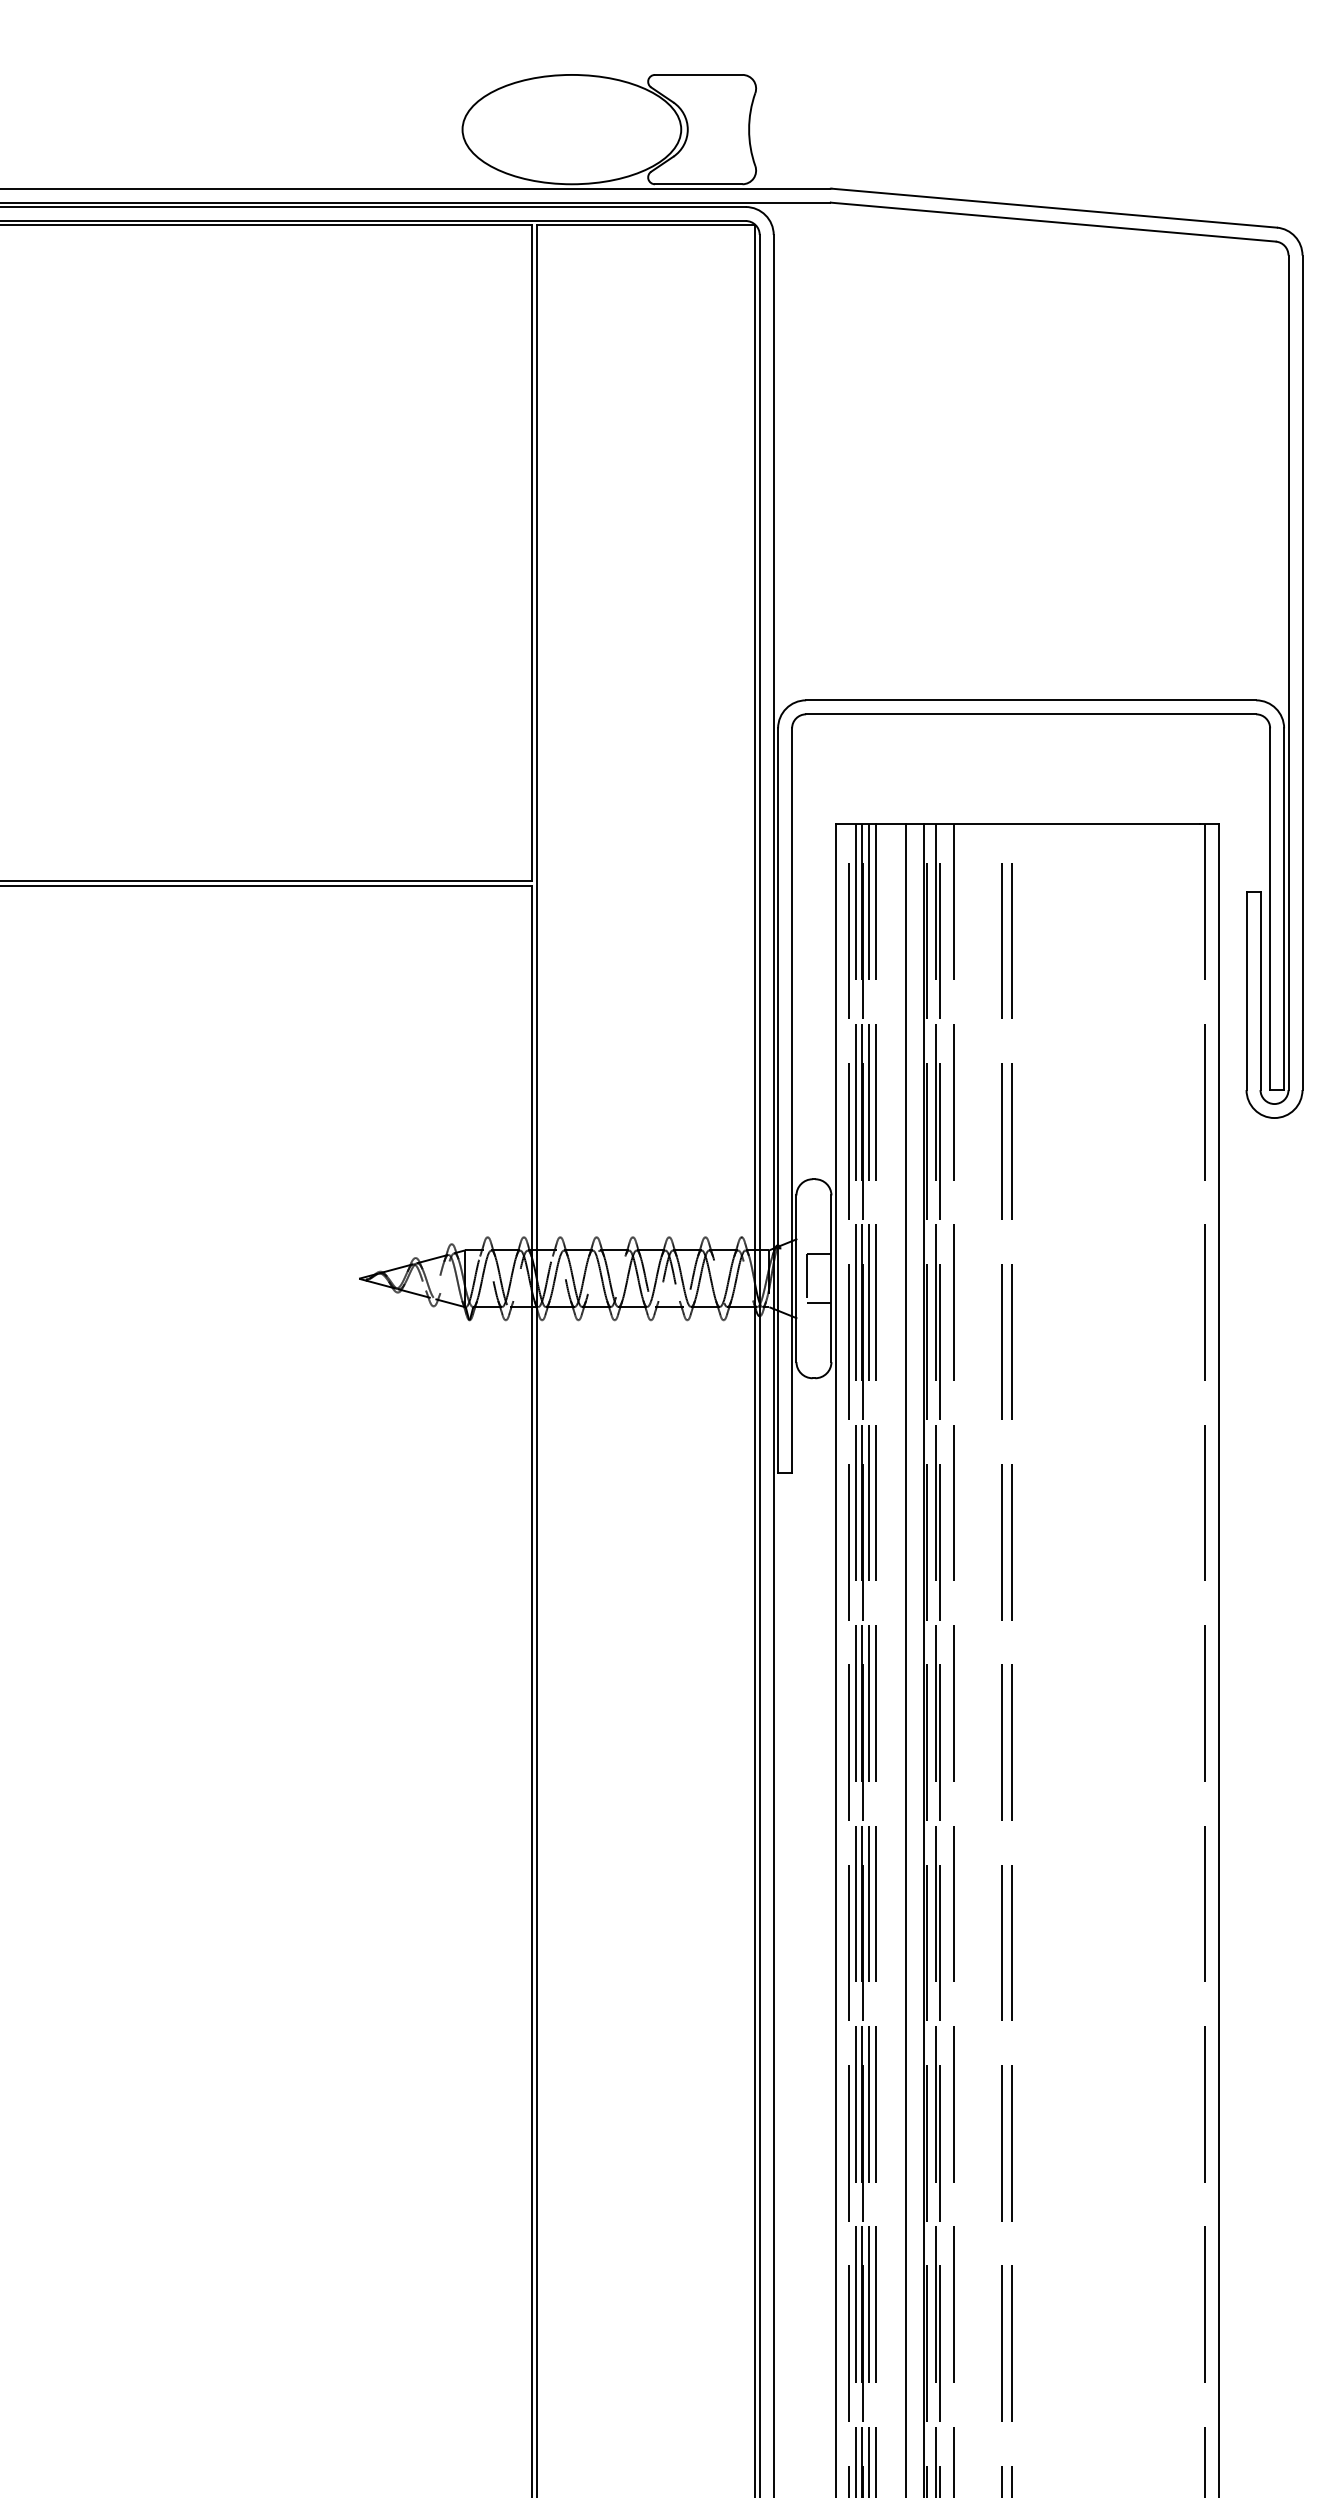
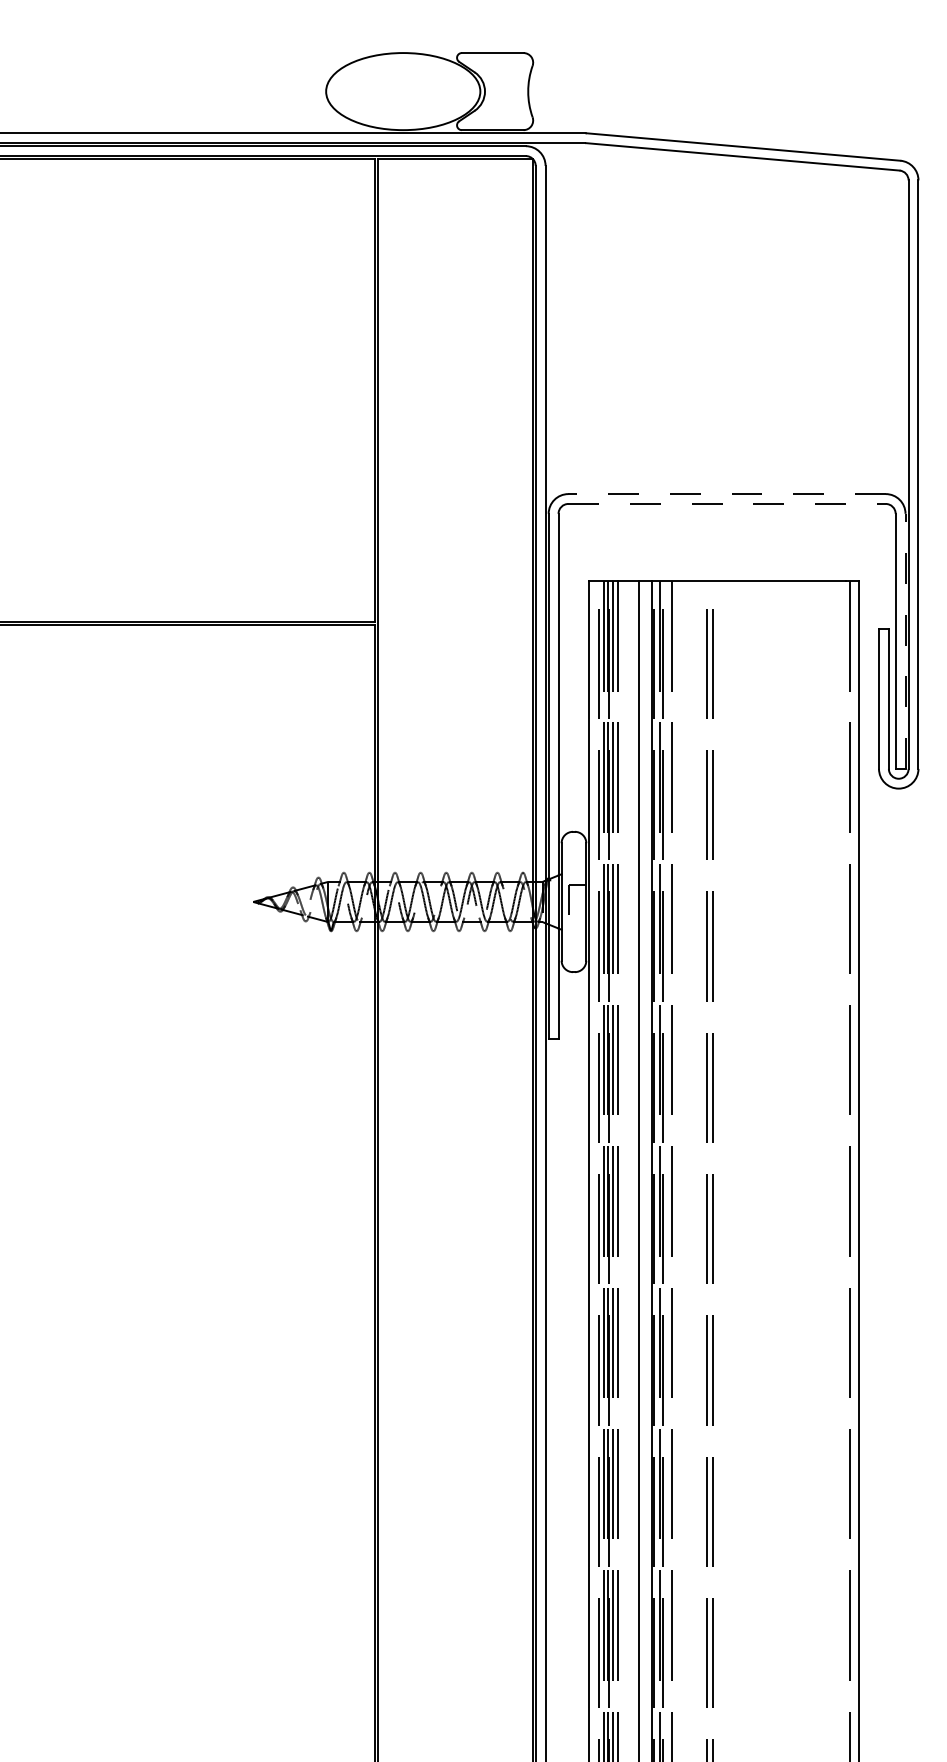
line: (1030, 700) -> (726, 494), solid -> dashed
line: (1031, 714) -> (727, 504), solid -> dashed
line: (1284, 909) -> (905, 641), solid -> dashed
line: (818, 1303) -> (577, 919), removed

